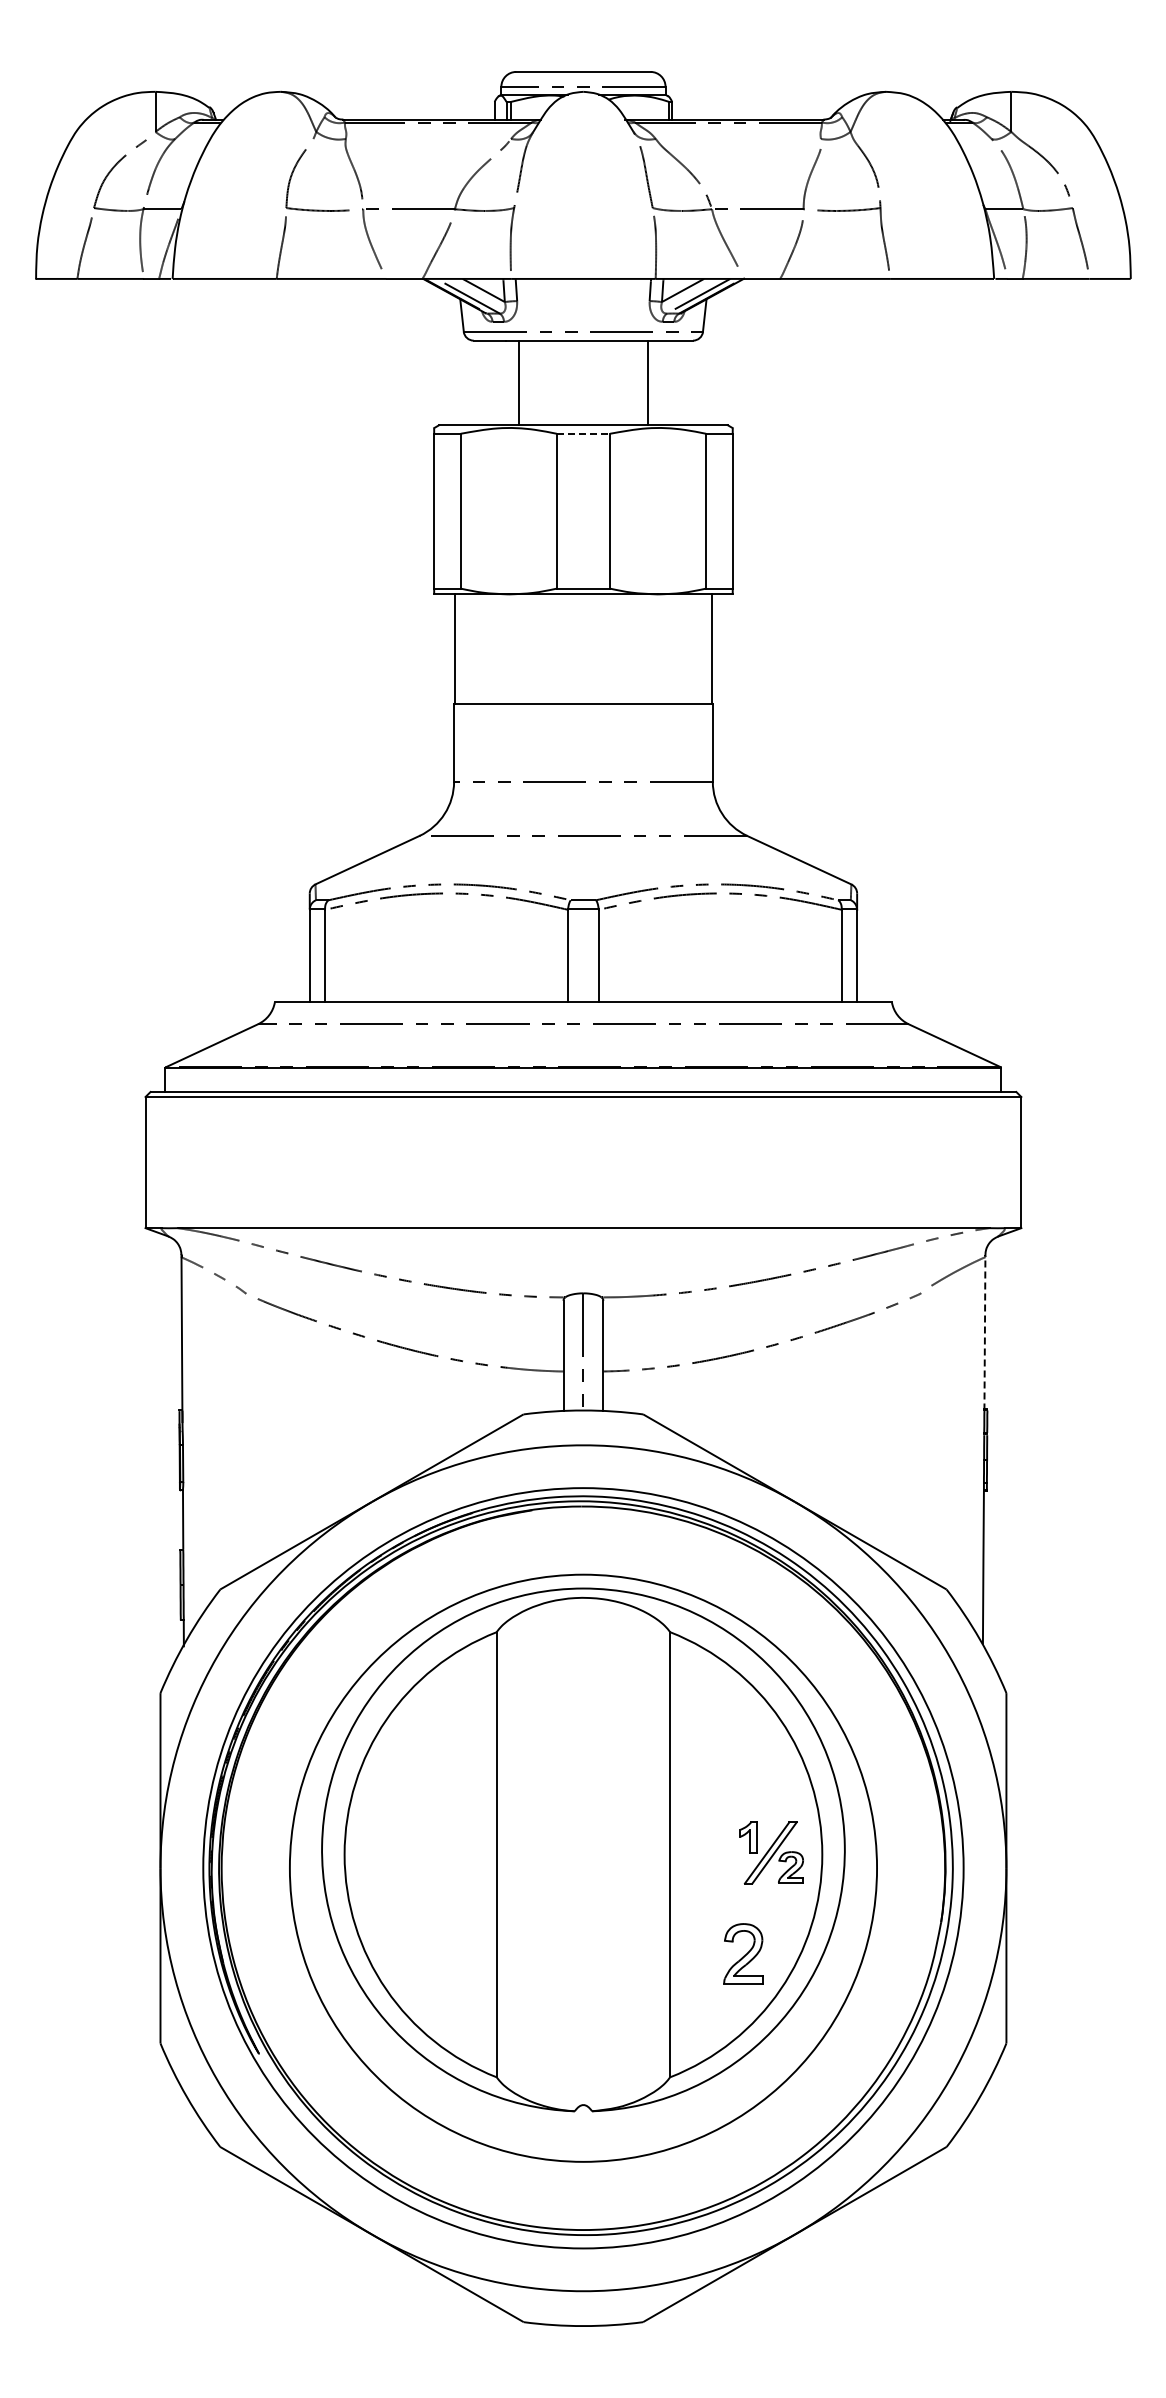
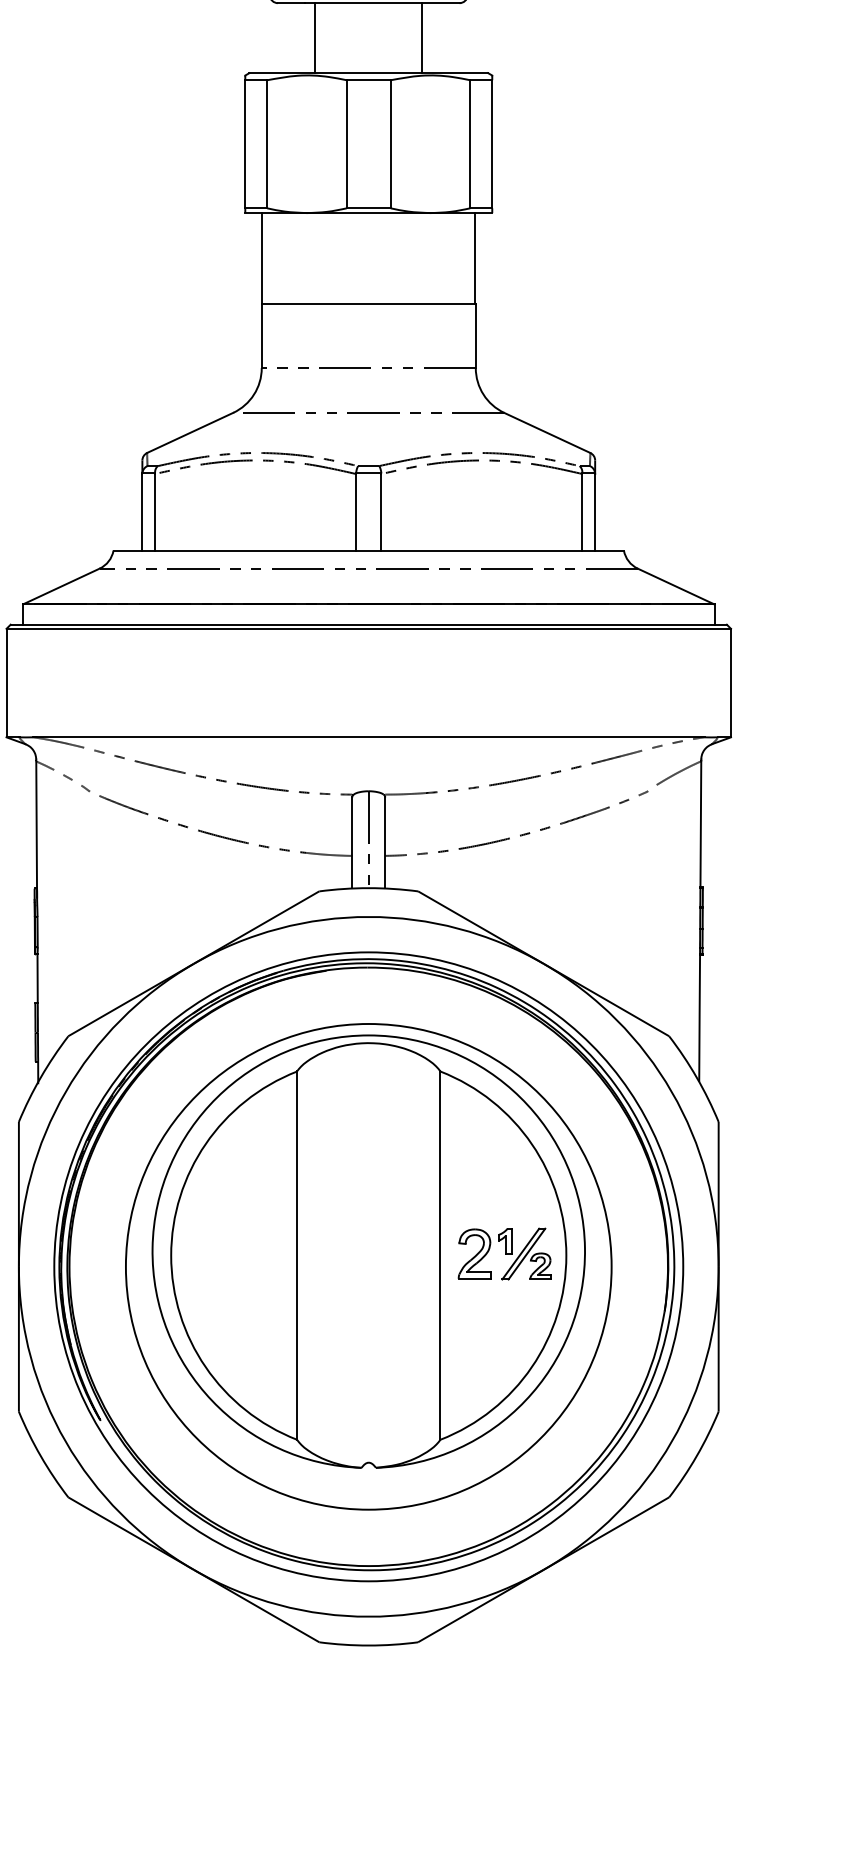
line: (583, 433) -> (368, 79), dashed -> solid
line: (984, 1332) -> (700, 823), dashed -> solid
part: (743, 1953) -> (474, 1253), moved

